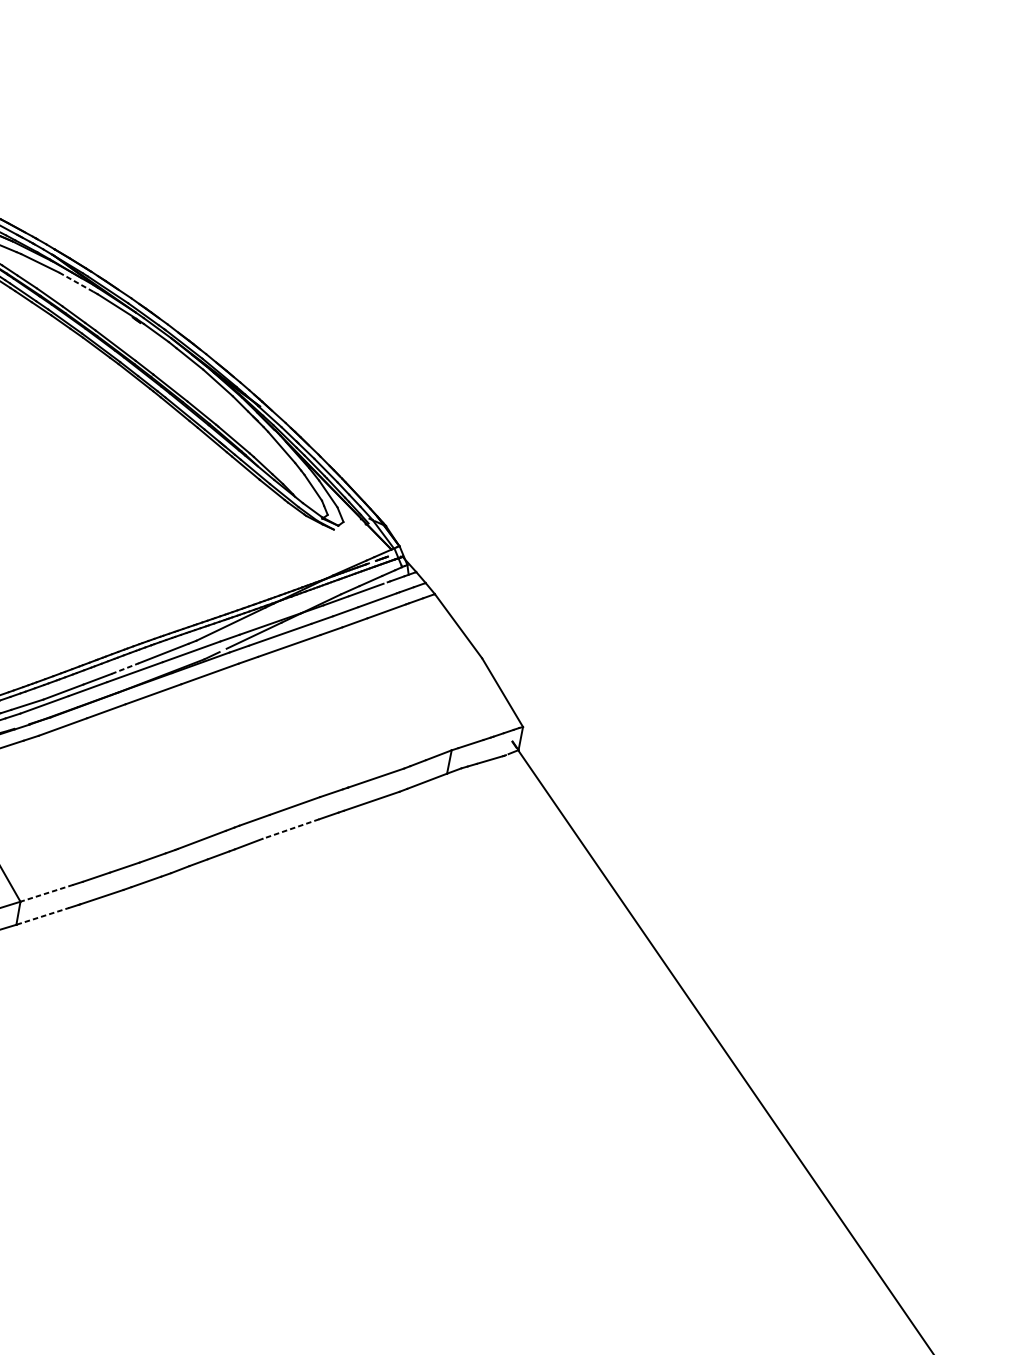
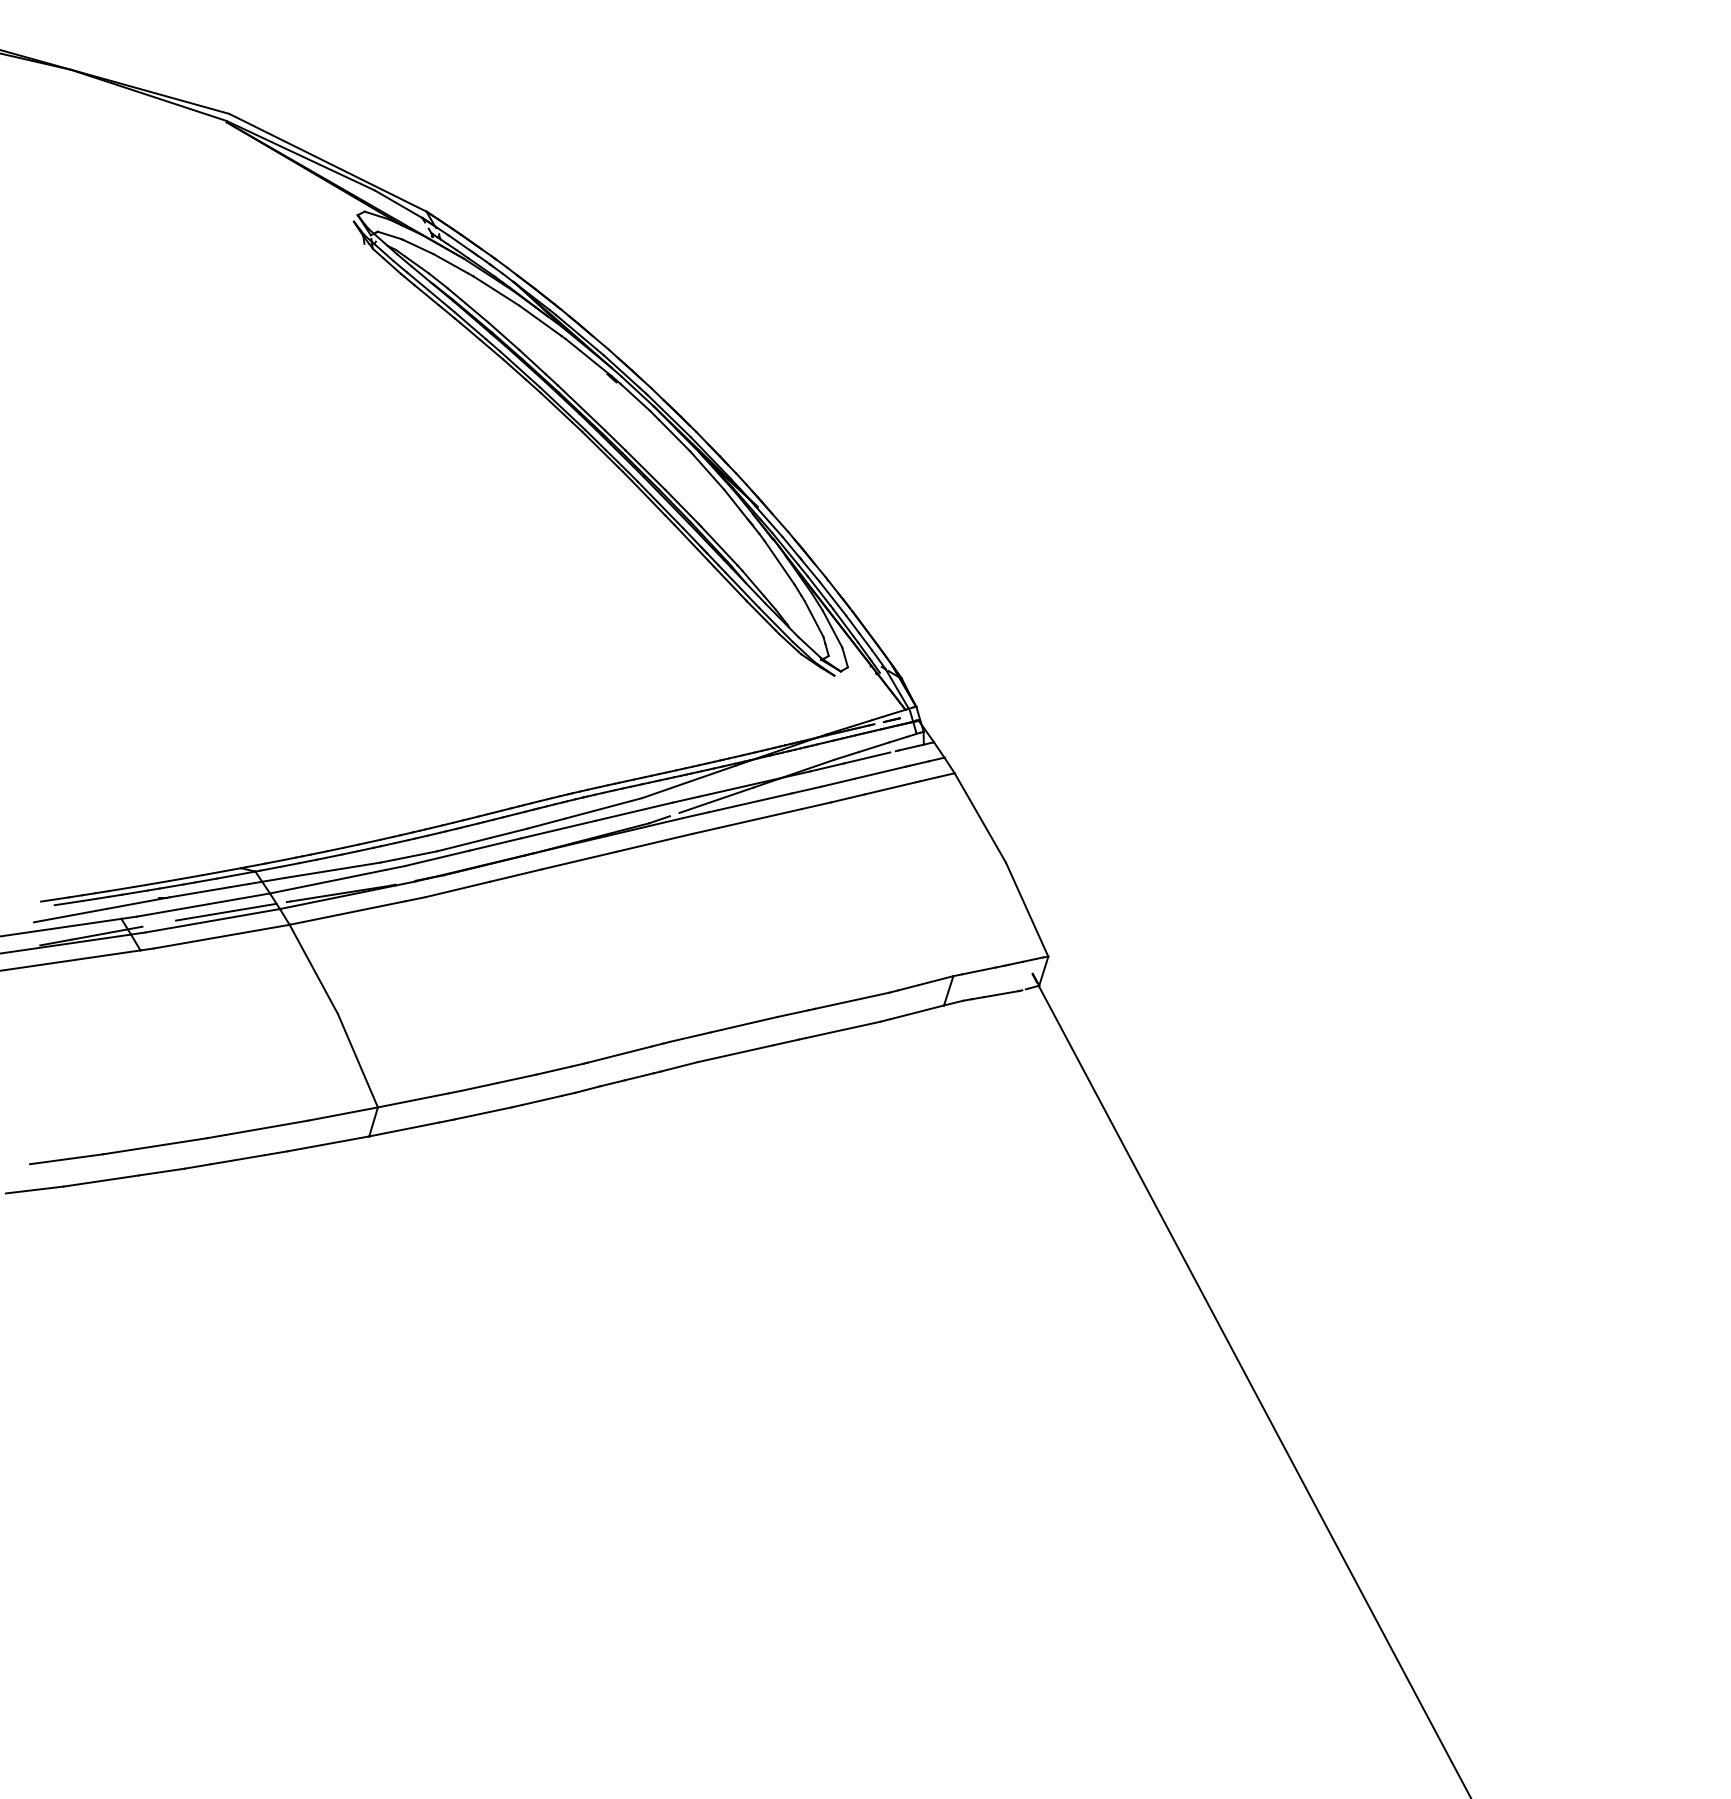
line: (76, 282) -> (540, 320), dashed -> solid
line: (125, 668) -> (546, 823), dashed -> solid
line: (290, 828) -> (735, 1053), dashed -> solid
line: (47, 893) -> (413, 1100), dashed -> solid
line: (42, 916) -> (404, 1129), dashed -> solid

